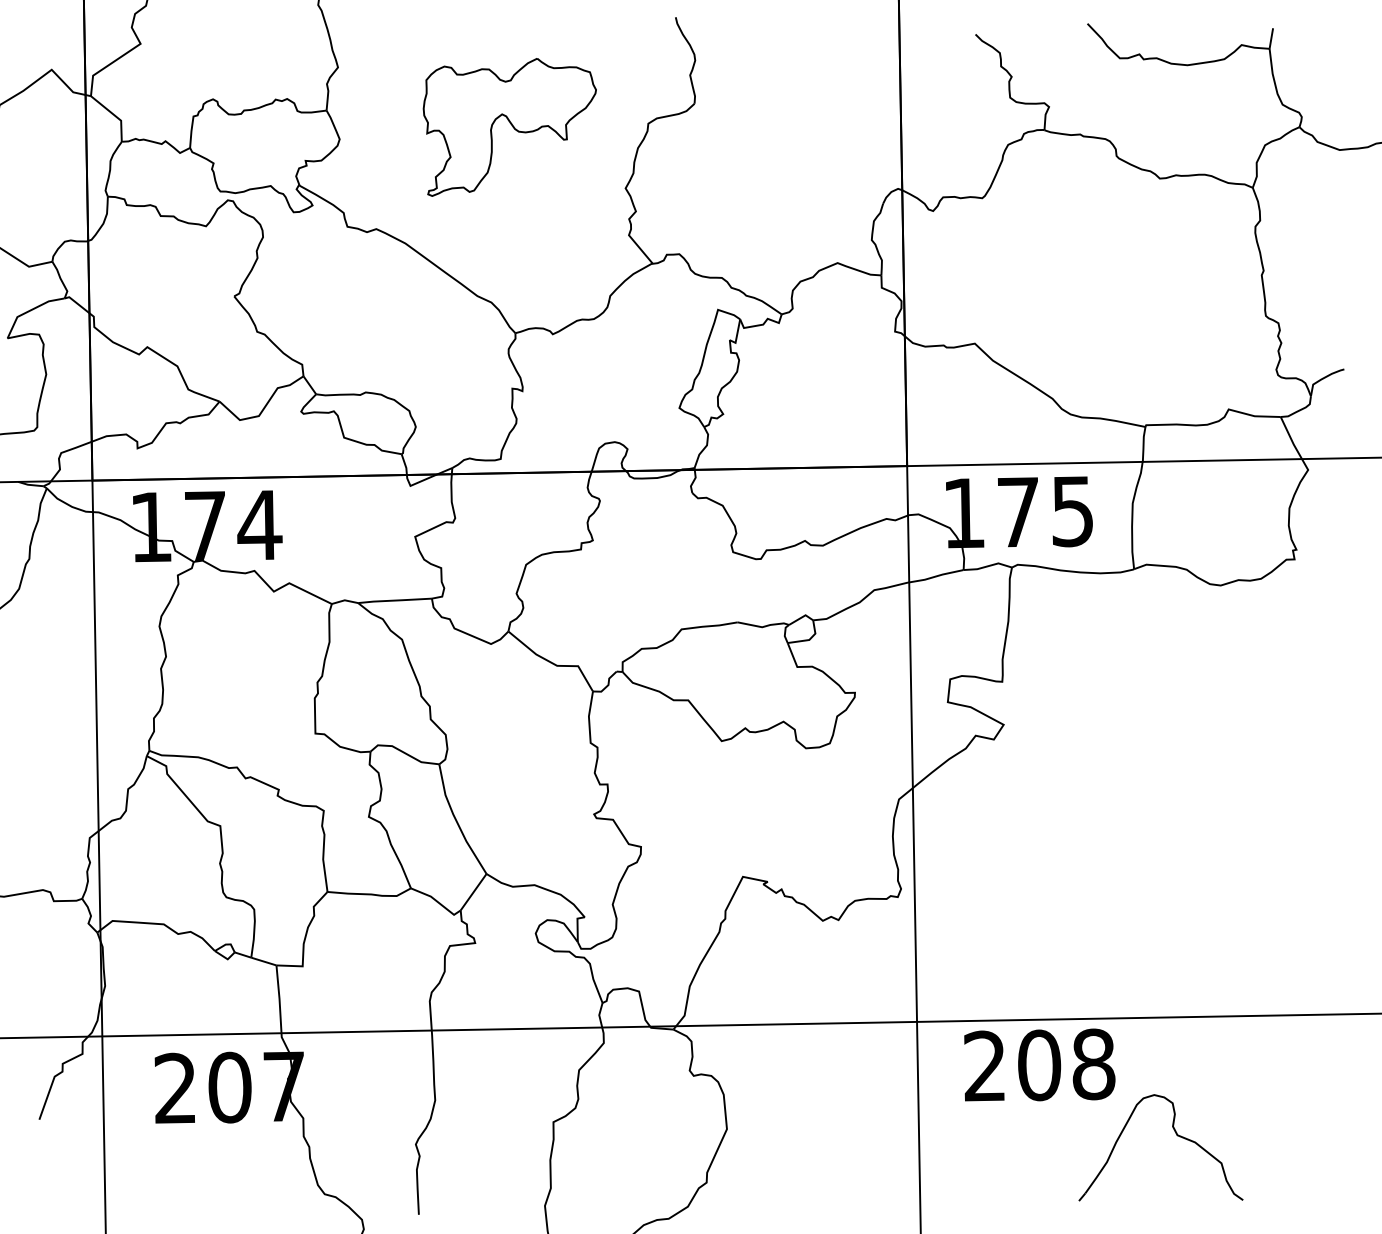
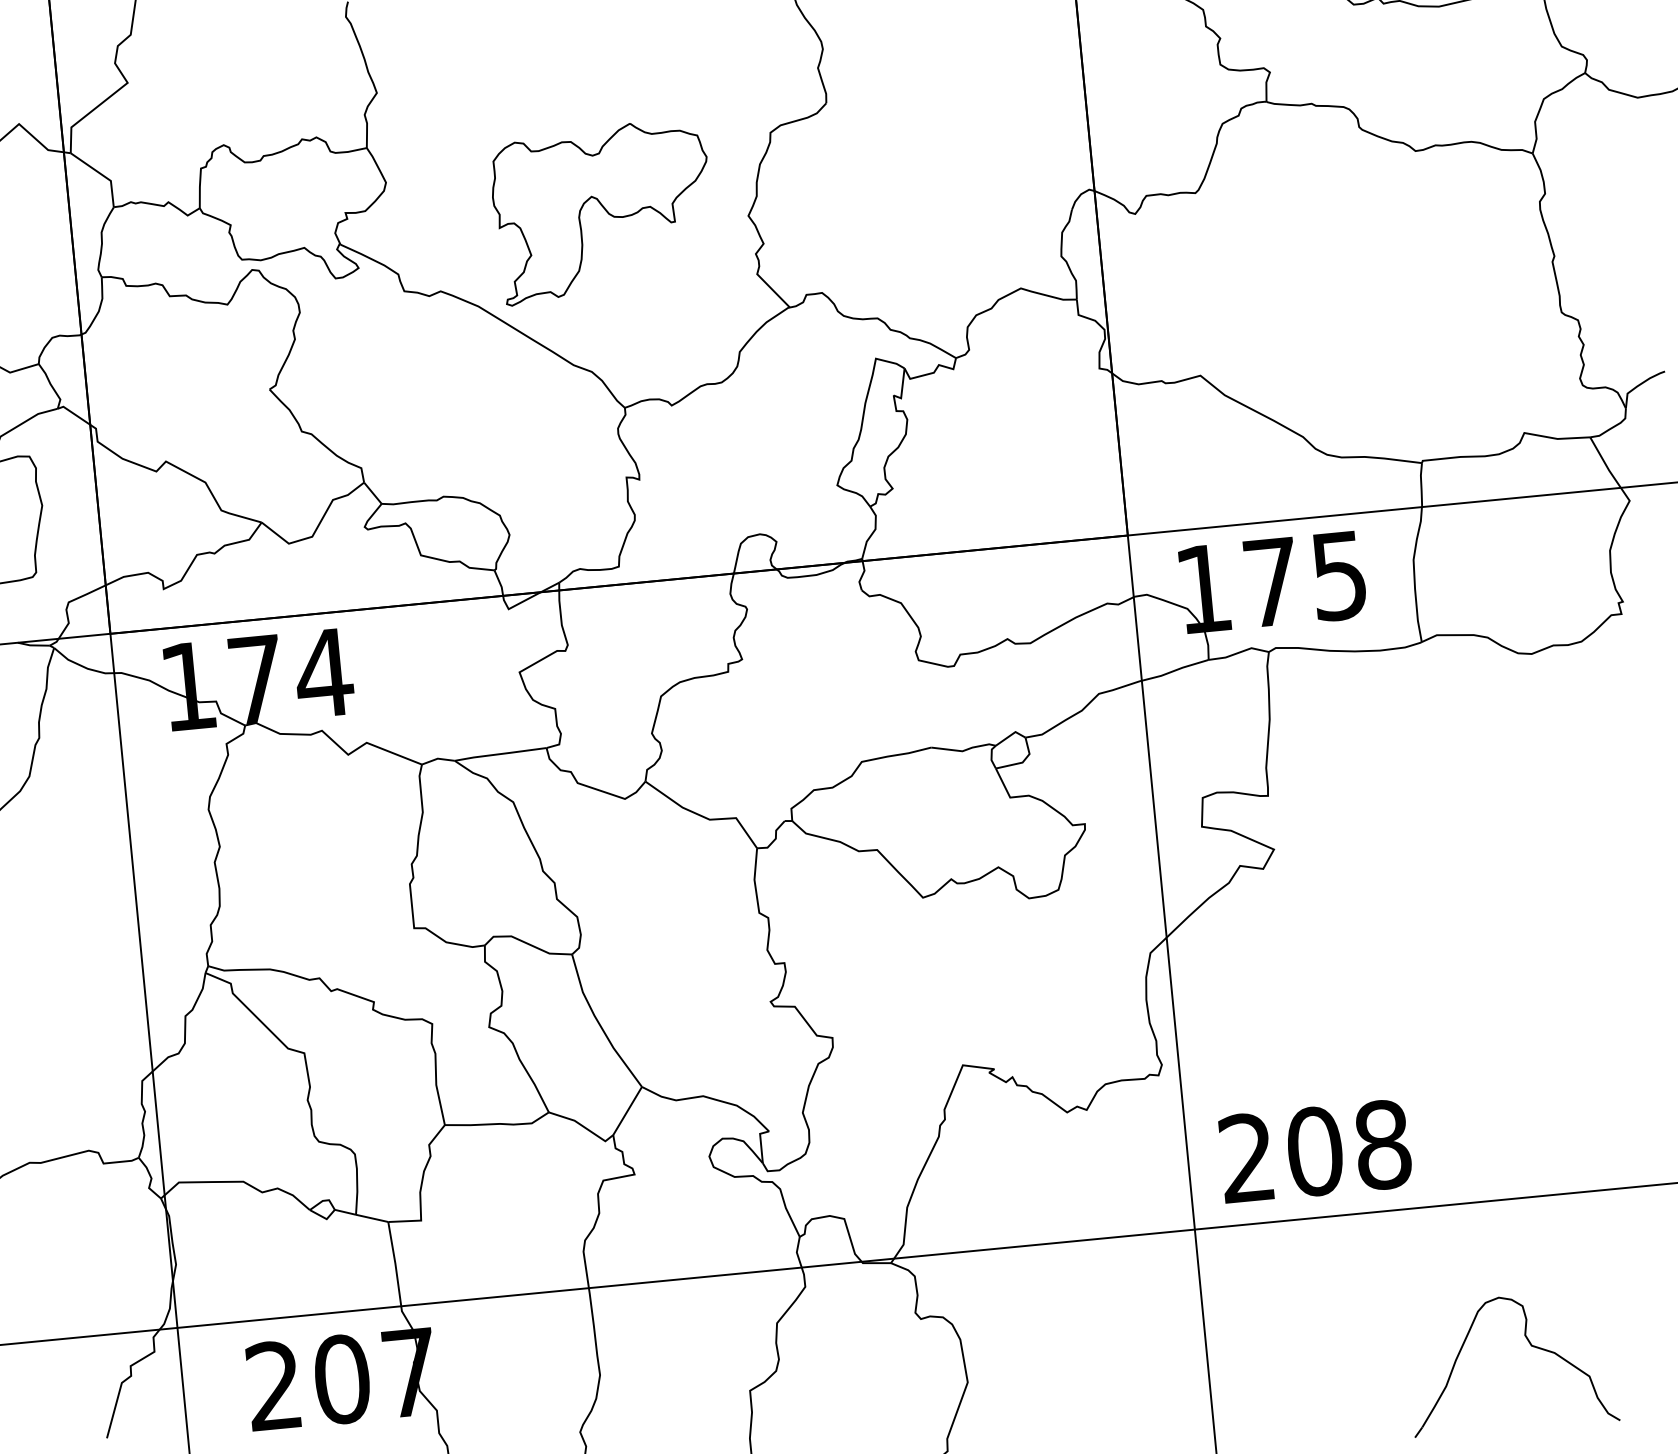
part: (509, 127) -> (602, 212), moved
text: (1039, 1064) -> (1315, 1150), moved

